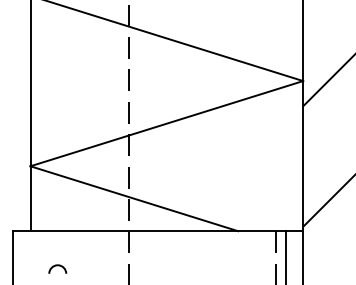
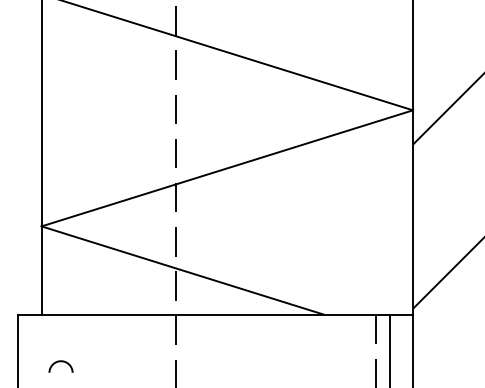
arc: (57, 266) -> (60, 362), moved

